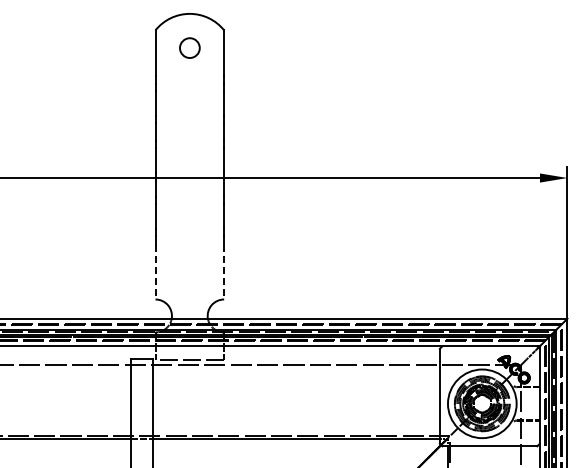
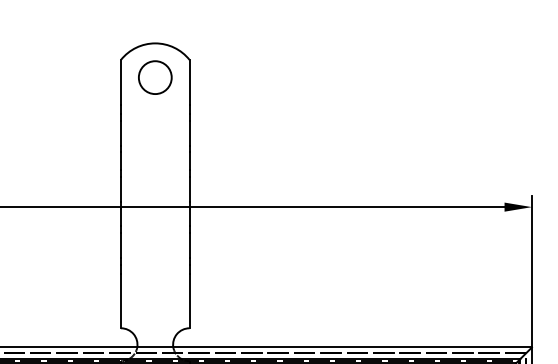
circle: (189, 47) -> (154, 76), size x1.67
line: (155, 272) -> (121, 301), dashed -> solid
line: (224, 272) -> (189, 301), dashed -> solid

